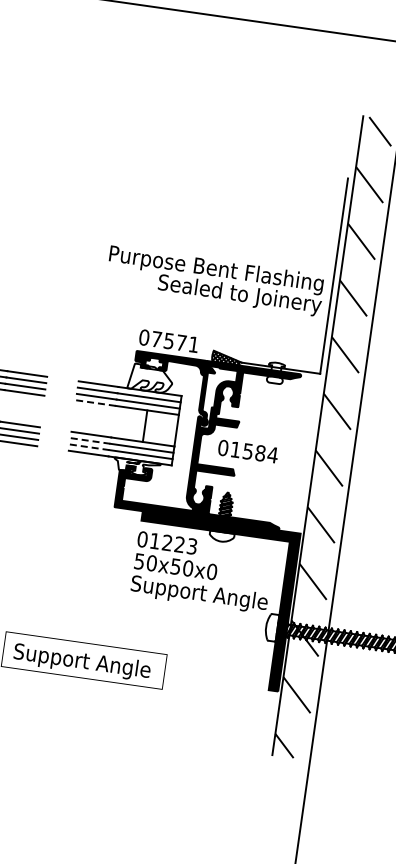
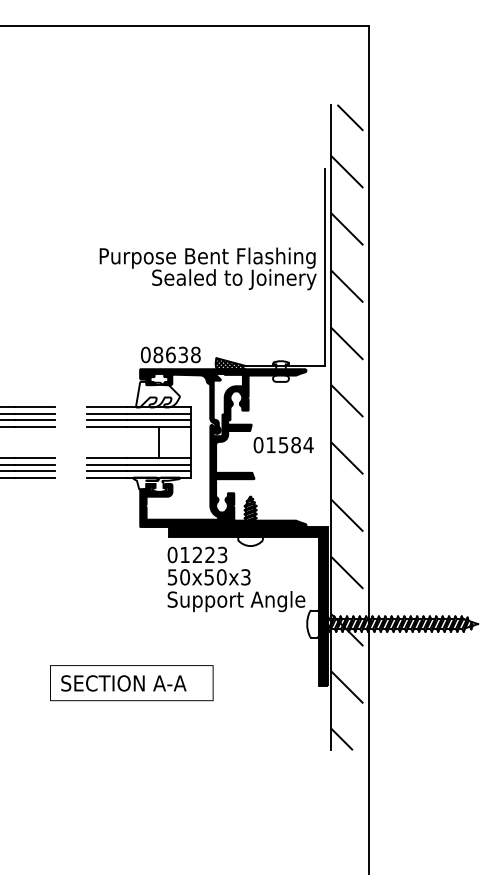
text: (214, 280) -> (207, 268), moved
text: (174, 341) -> (176, 354), 07571 -> 08638
line: (95, 402) -> (106, 426), dashed -> solid
line: (89, 440) -> (106, 464), dashed -> solid
line: (89, 447) -> (106, 471), dashed -> solid
text: (247, 451) -> (283, 445), moved
text: (211, 572) -> (245, 577), 50x50x0 -> 50x50x3
text: (88, 662) -> (136, 684), Support Angle -> SECTION A-A

